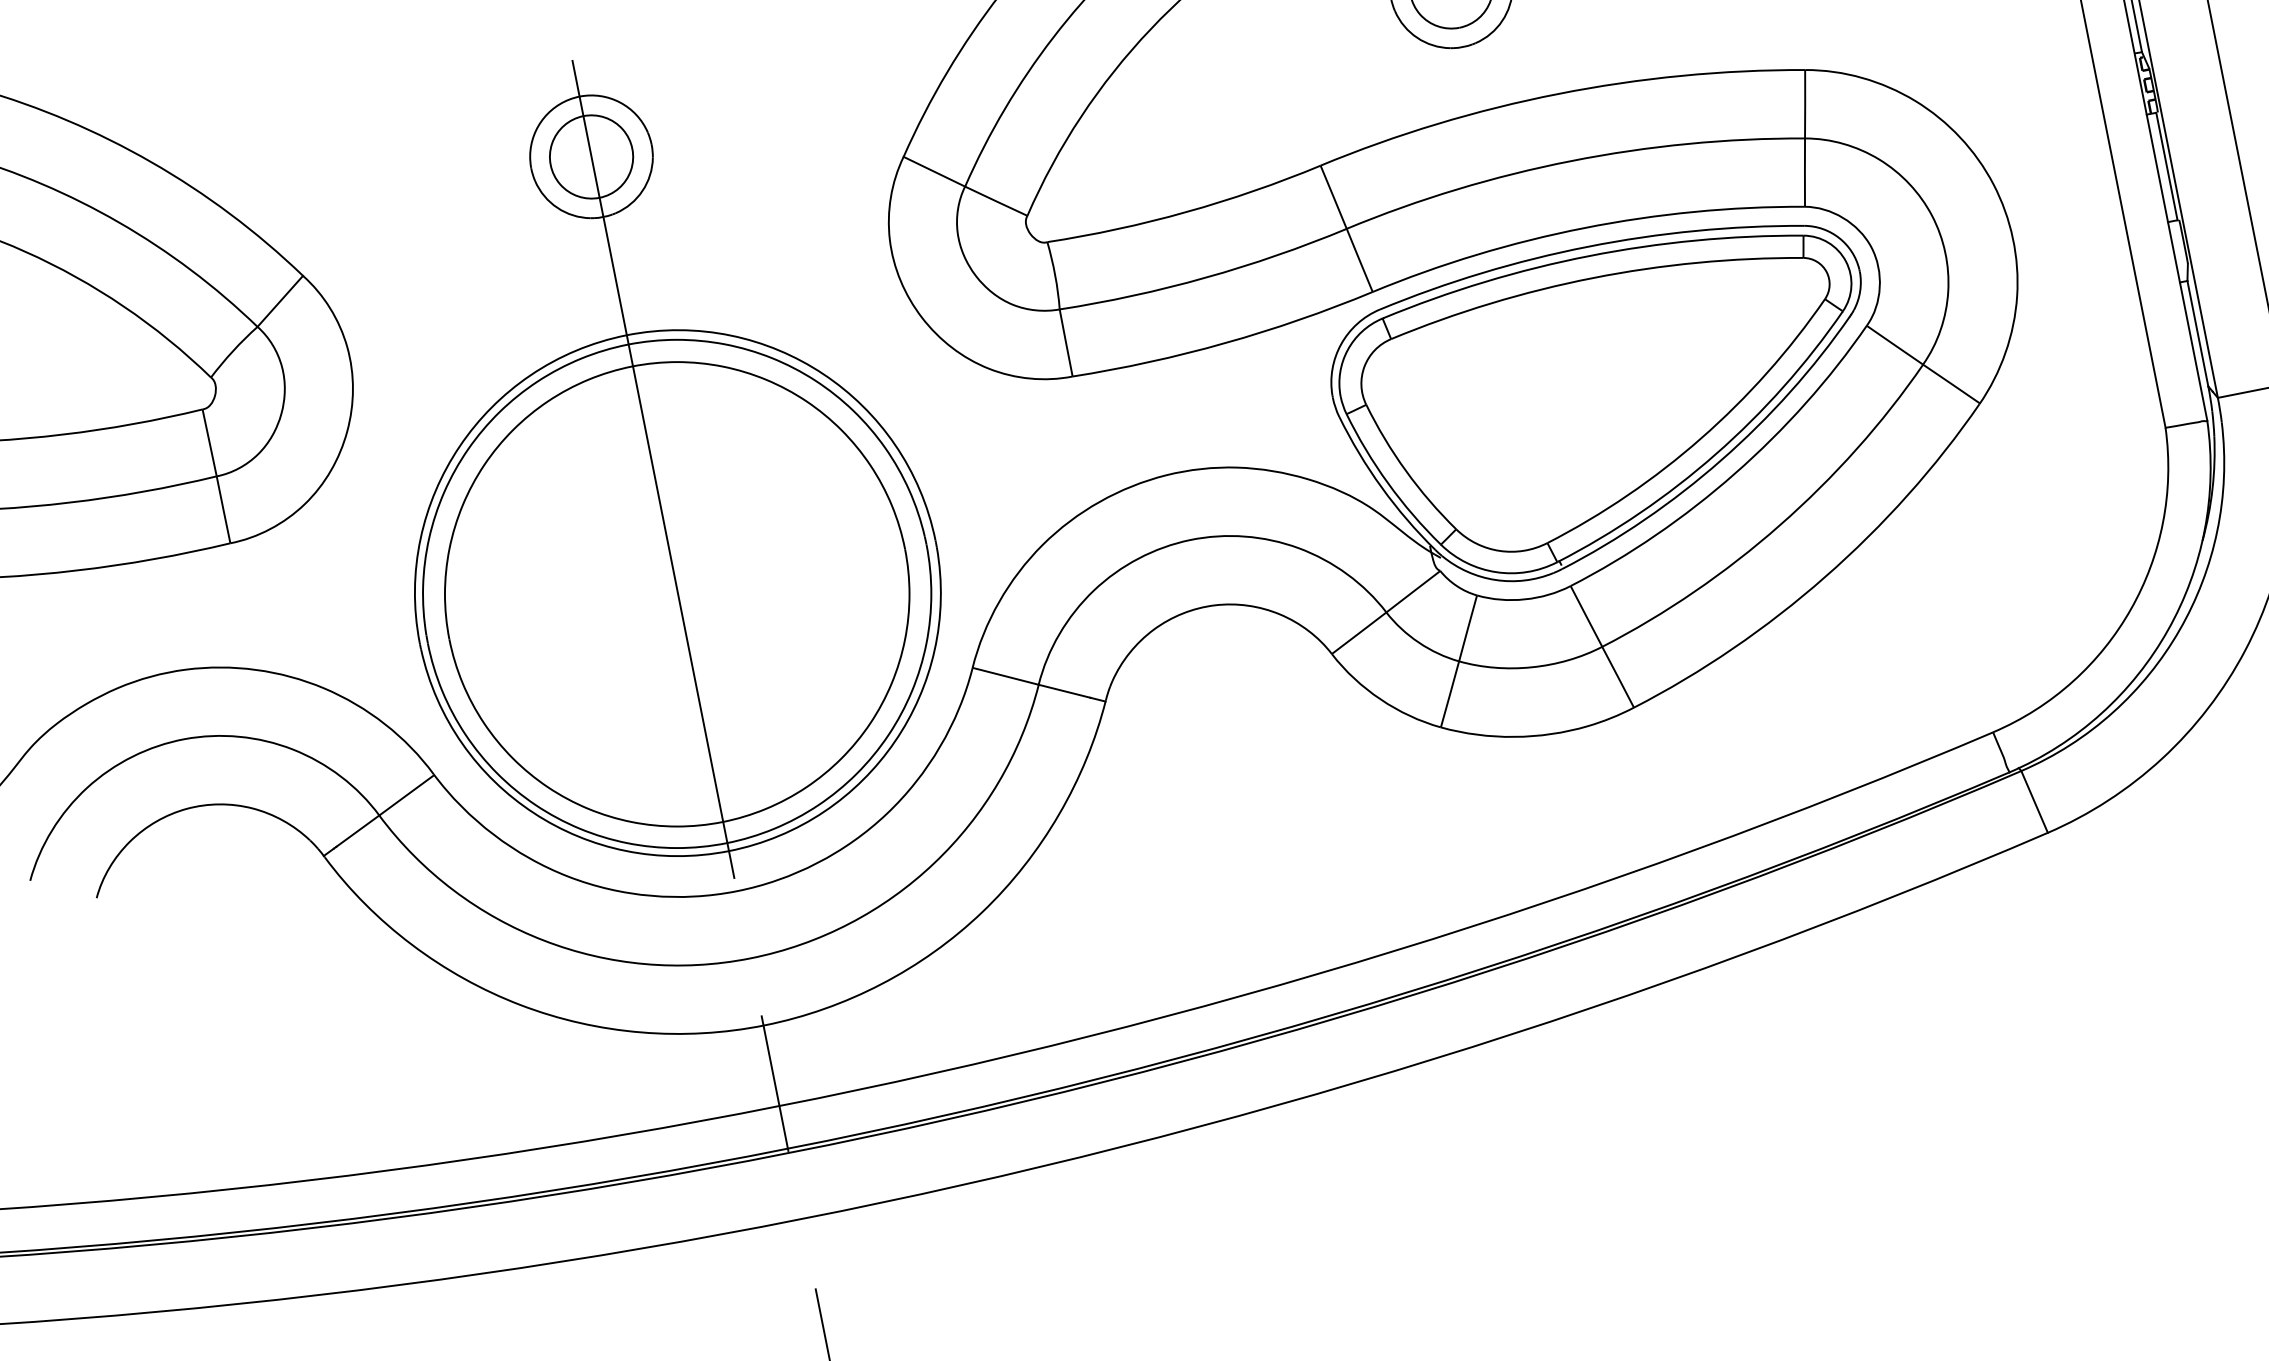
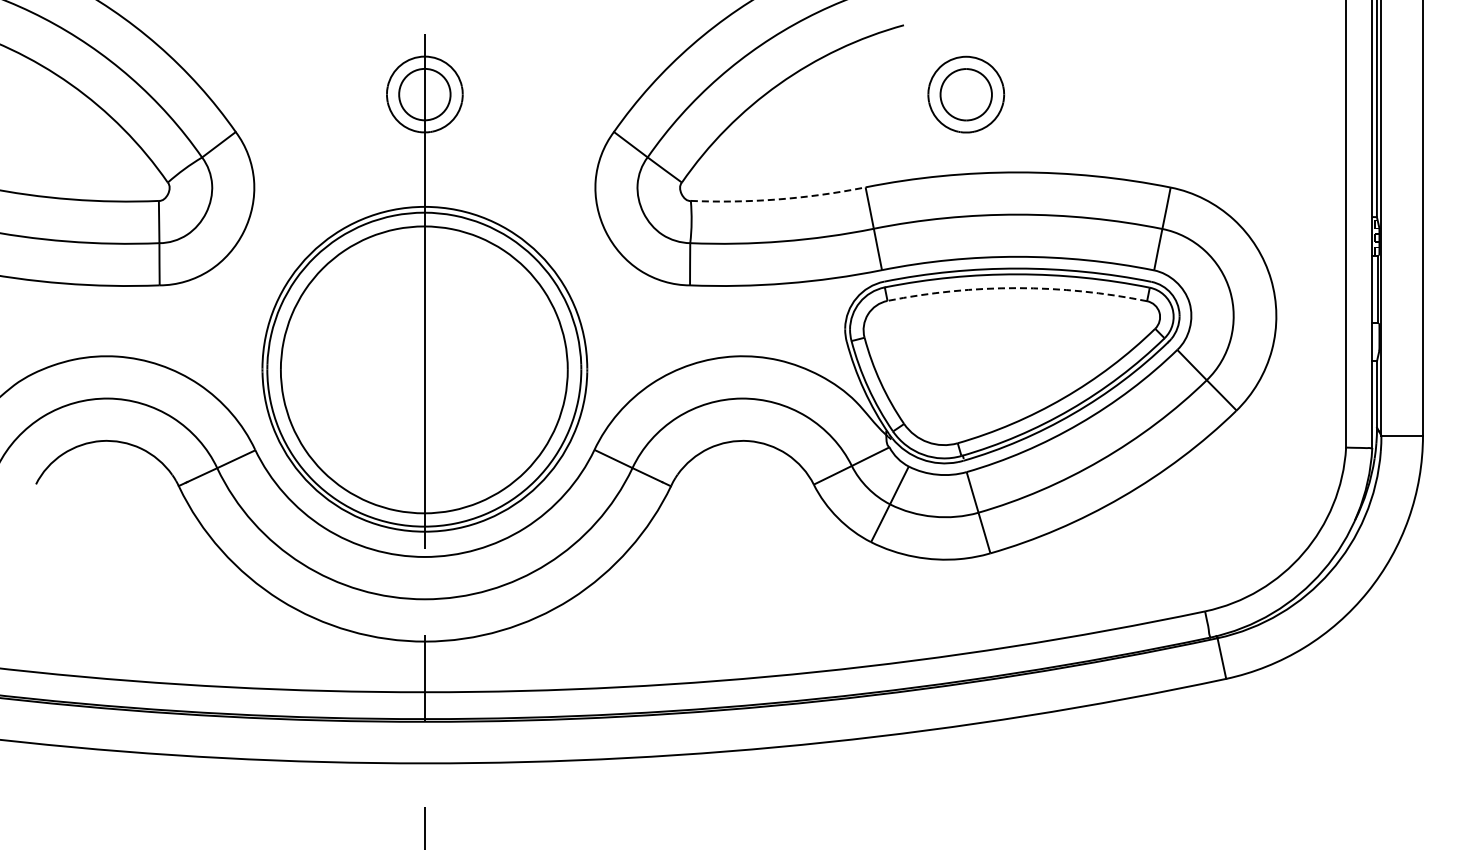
arc: (1186, 212) -> (778, 199), solid -> dashed
arc: (1593, 278) -> (1017, 288), solid -> dashed

